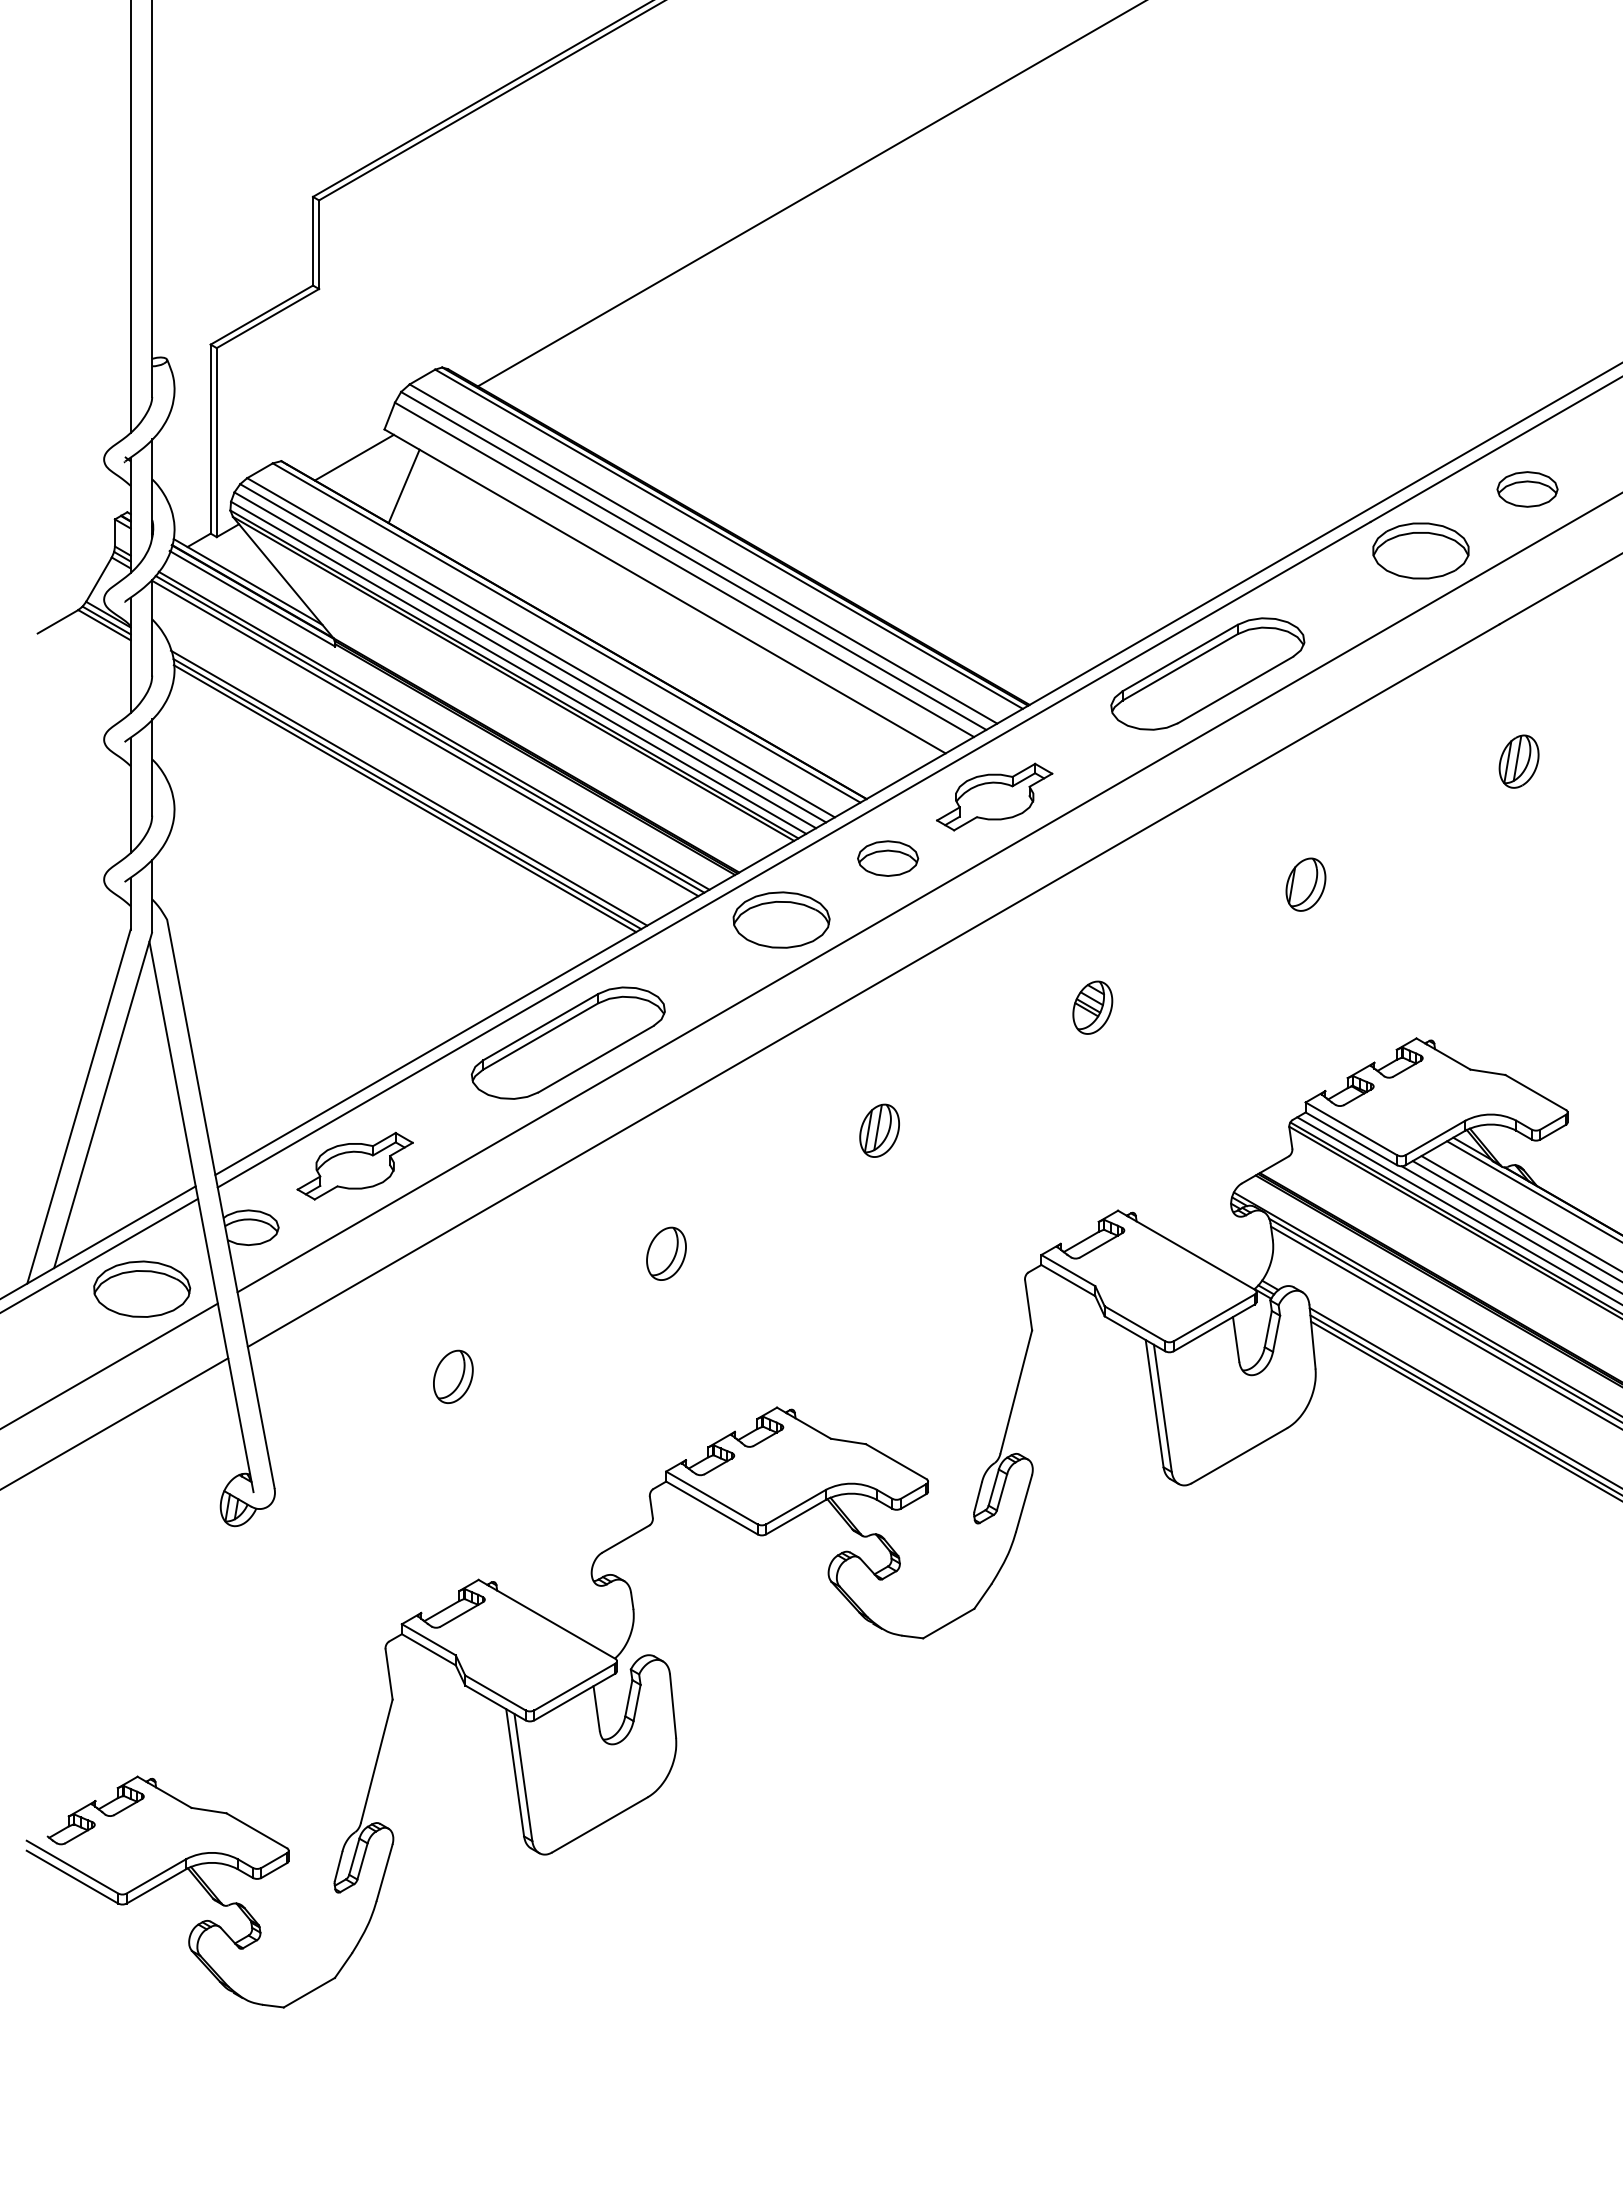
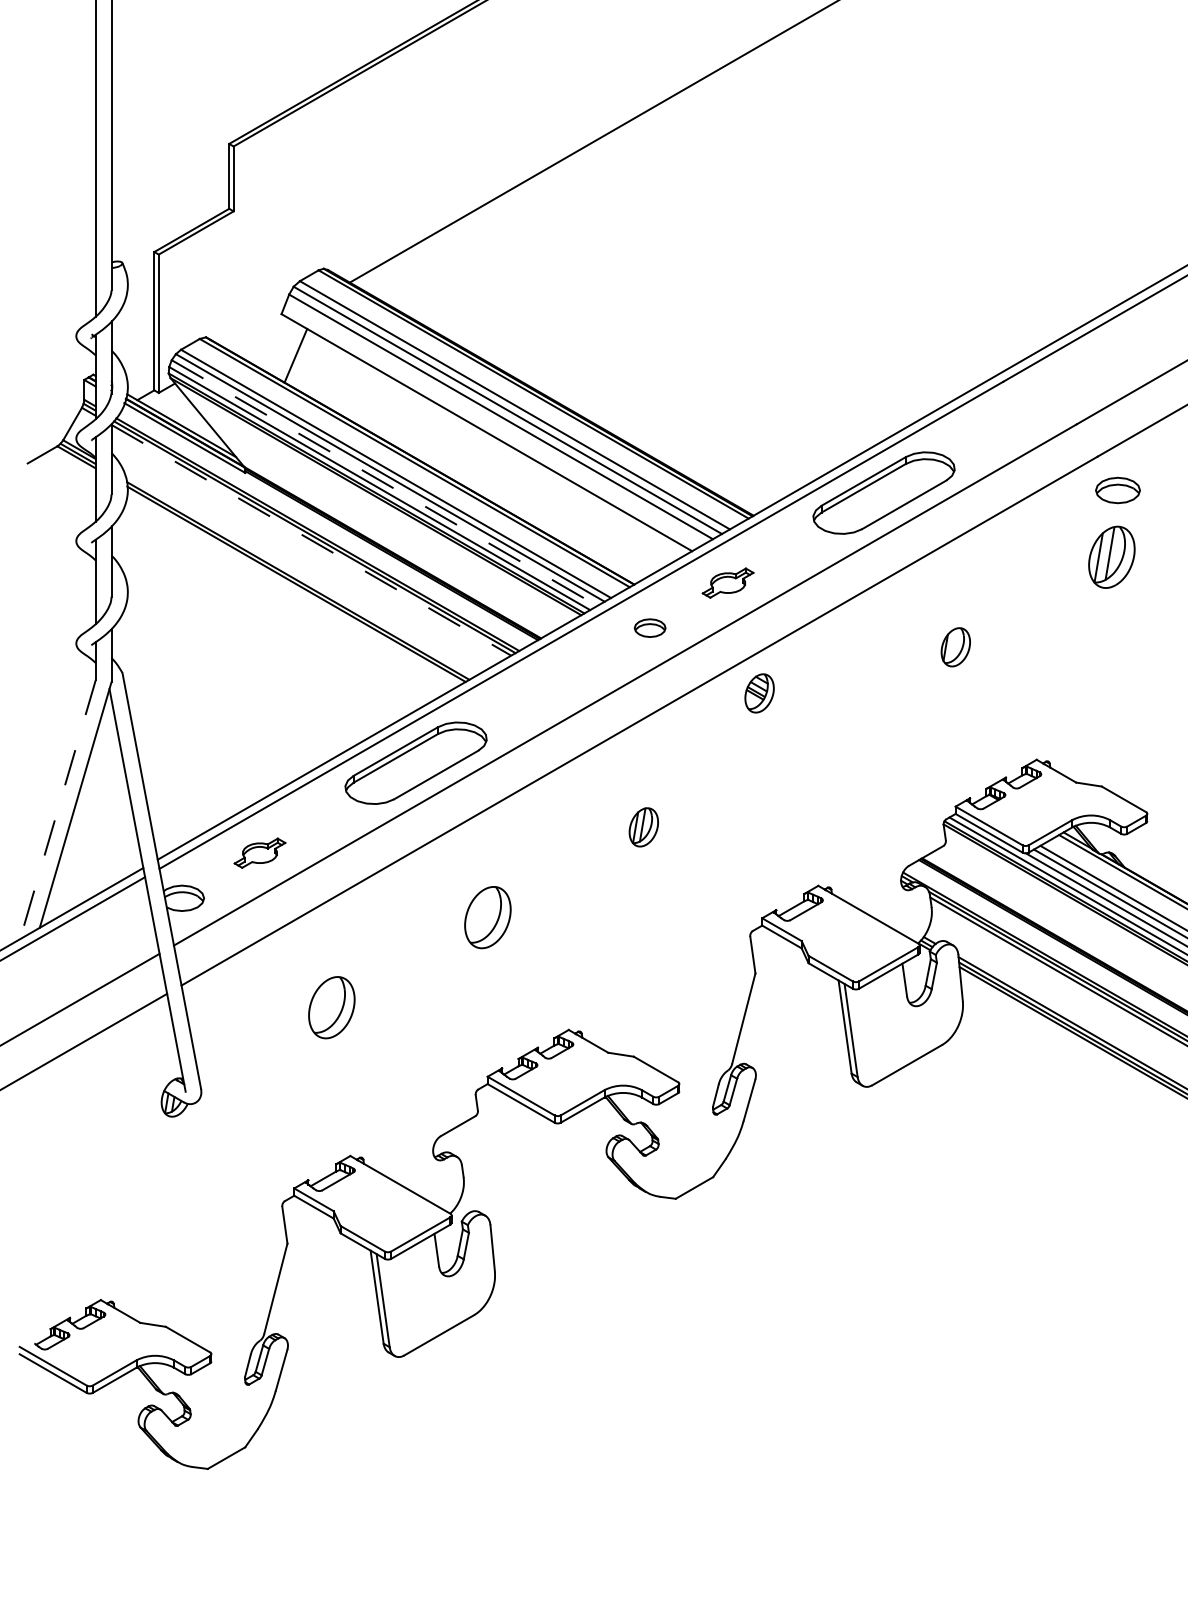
line: (353, 457) -> (258, 334), removed
part: (1527, 489) -> (1117, 490), moved
part: (1420, 550) -> (1039, 402), removed
line: (525, 660) -> (384, 483), solid -> dashed
line: (425, 738) -> (311, 540), solid -> dashed
part: (1518, 761) -> (1111, 557), size x1.6
line: (408, 787) -> (299, 576), removed
part: (994, 796) -> (727, 582), size x0.6
part: (888, 858) -> (650, 628), size x0.7
part: (781, 919) -> (572, 672), removed
part: (1092, 1007) -> (759, 693), moved
line: (79, 1106) -> (58, 809), solid -> dashed
part: (354, 1165) -> (259, 852), size x0.6
part: (666, 1253) -> (487, 917), size x1.6
part: (142, 1288) -> (104, 942), removed
part: (453, 1376) -> (332, 1007), size x1.6

